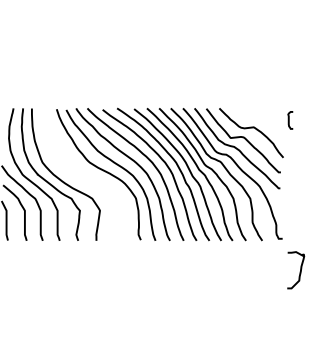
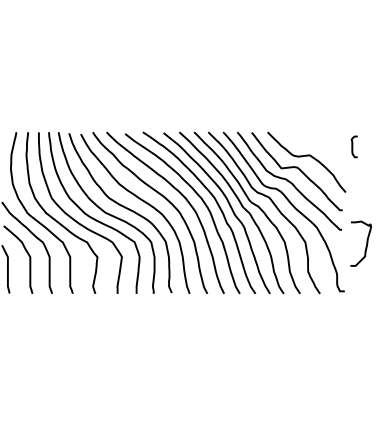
part: (83, 174) -> (101, 212), added
curve: (299, 272) -> (365, 246), moved

